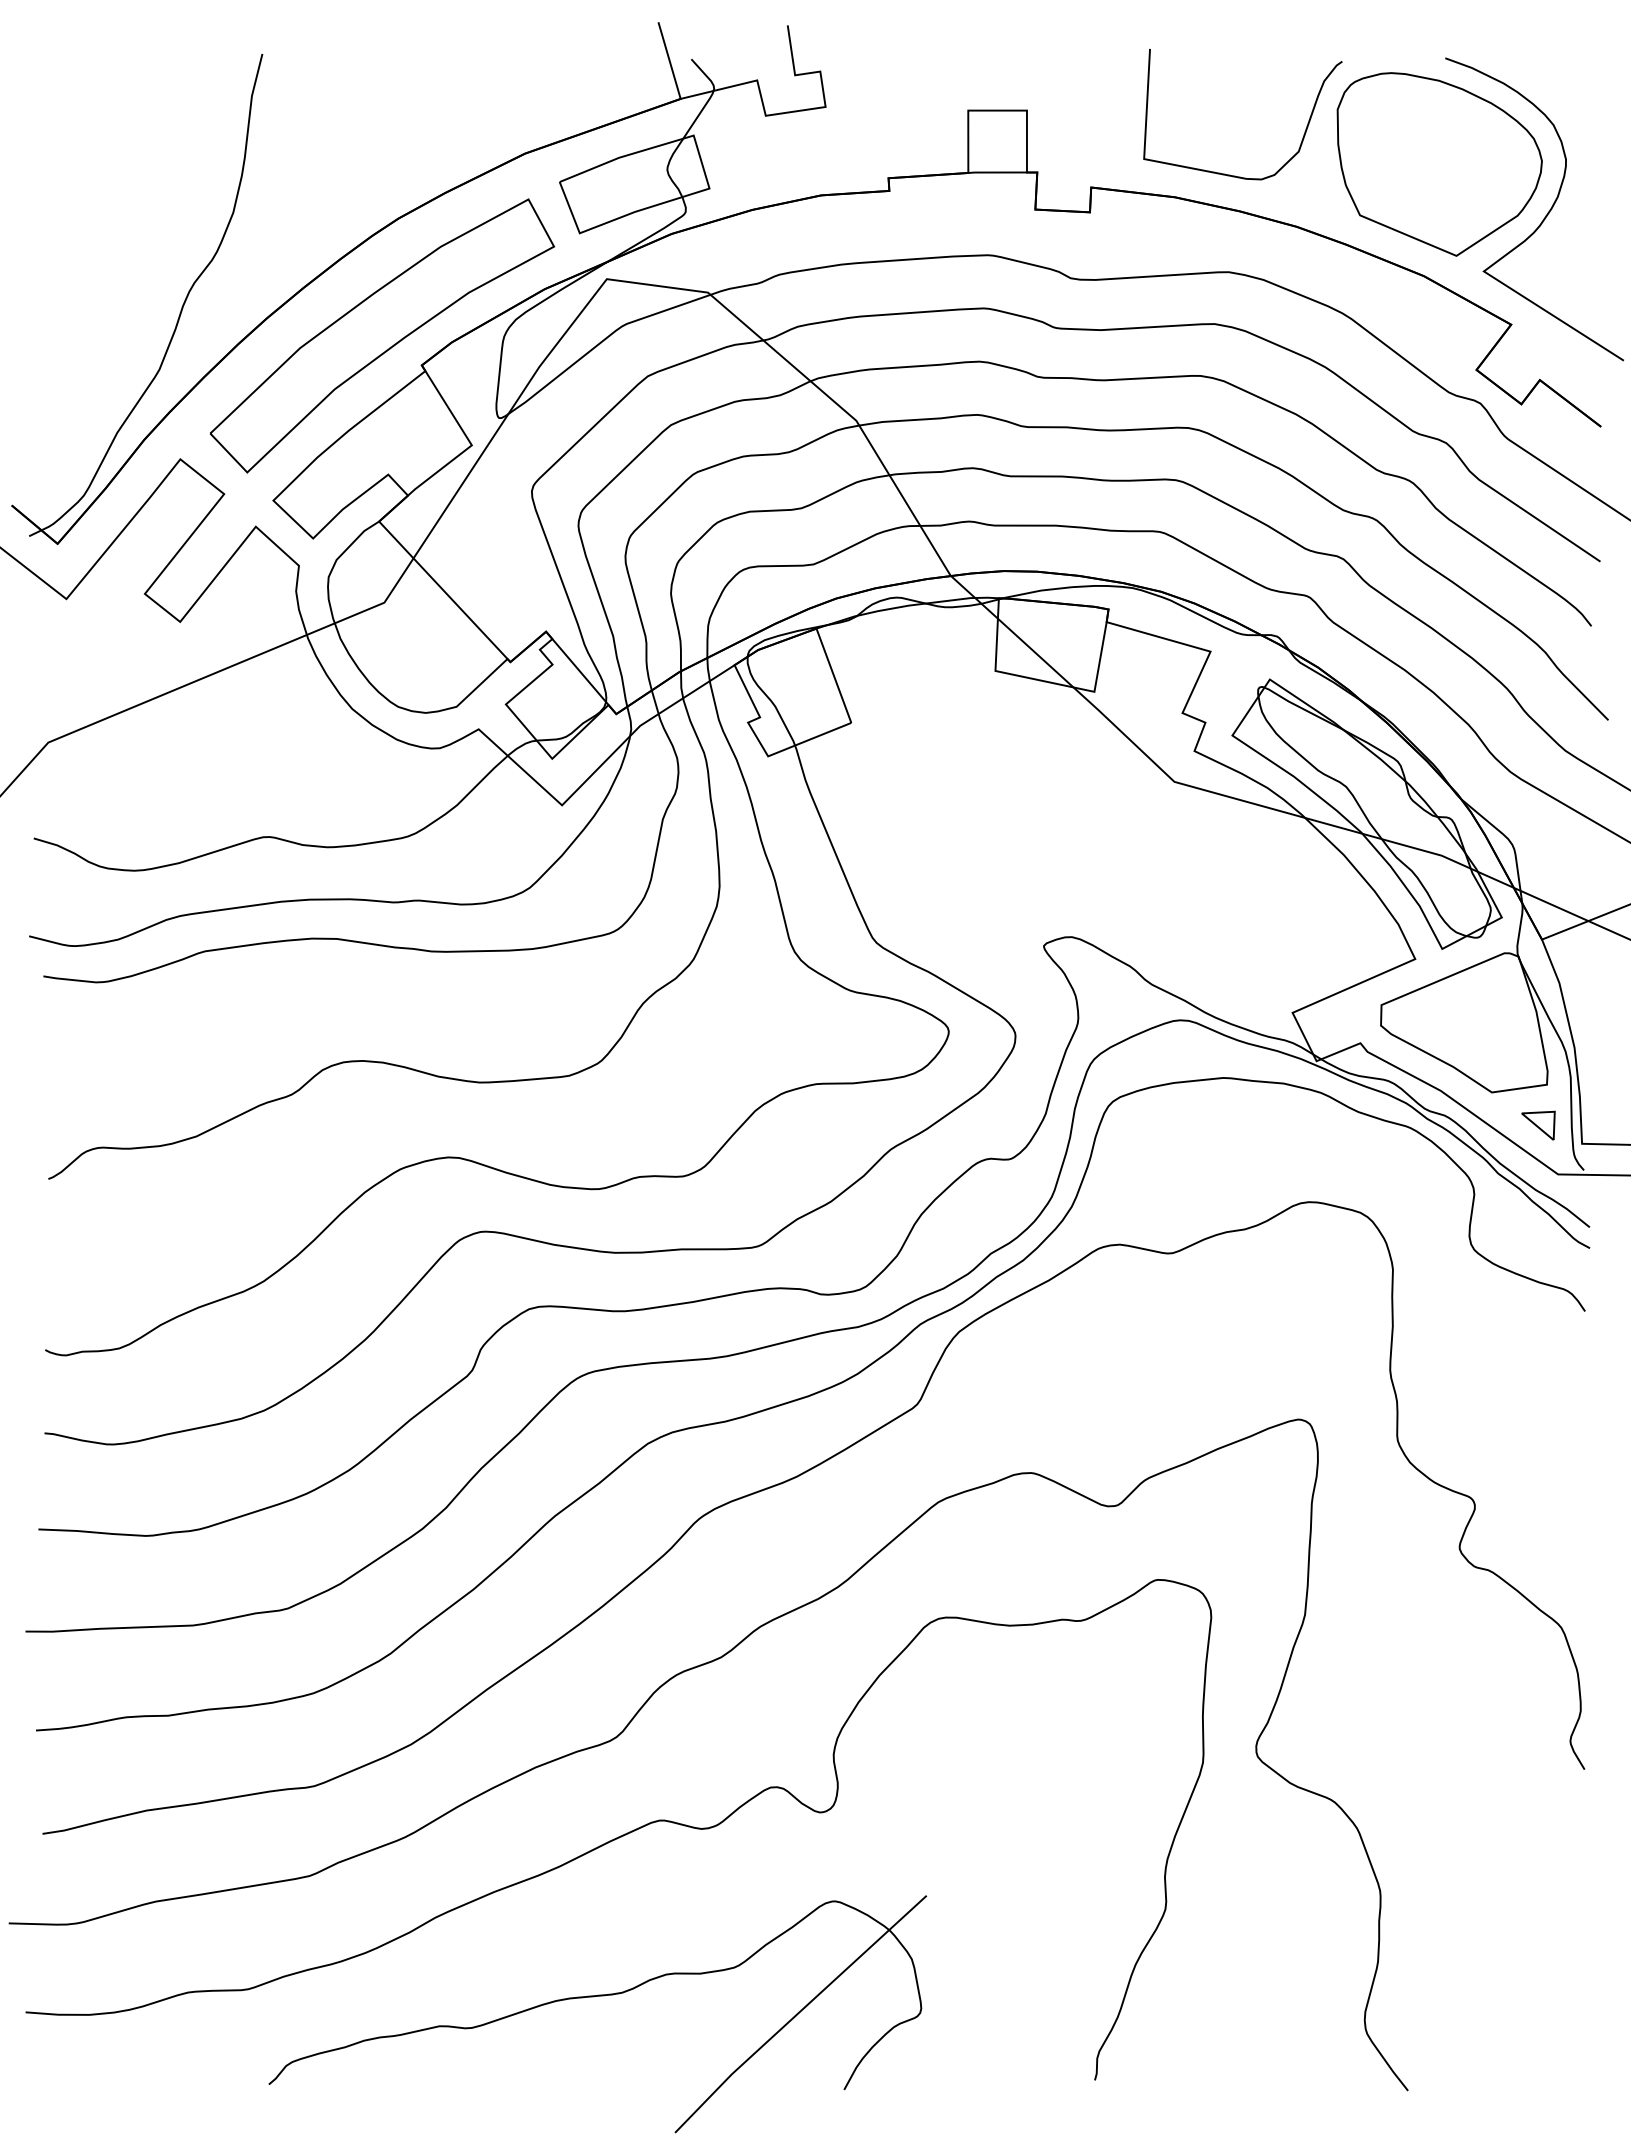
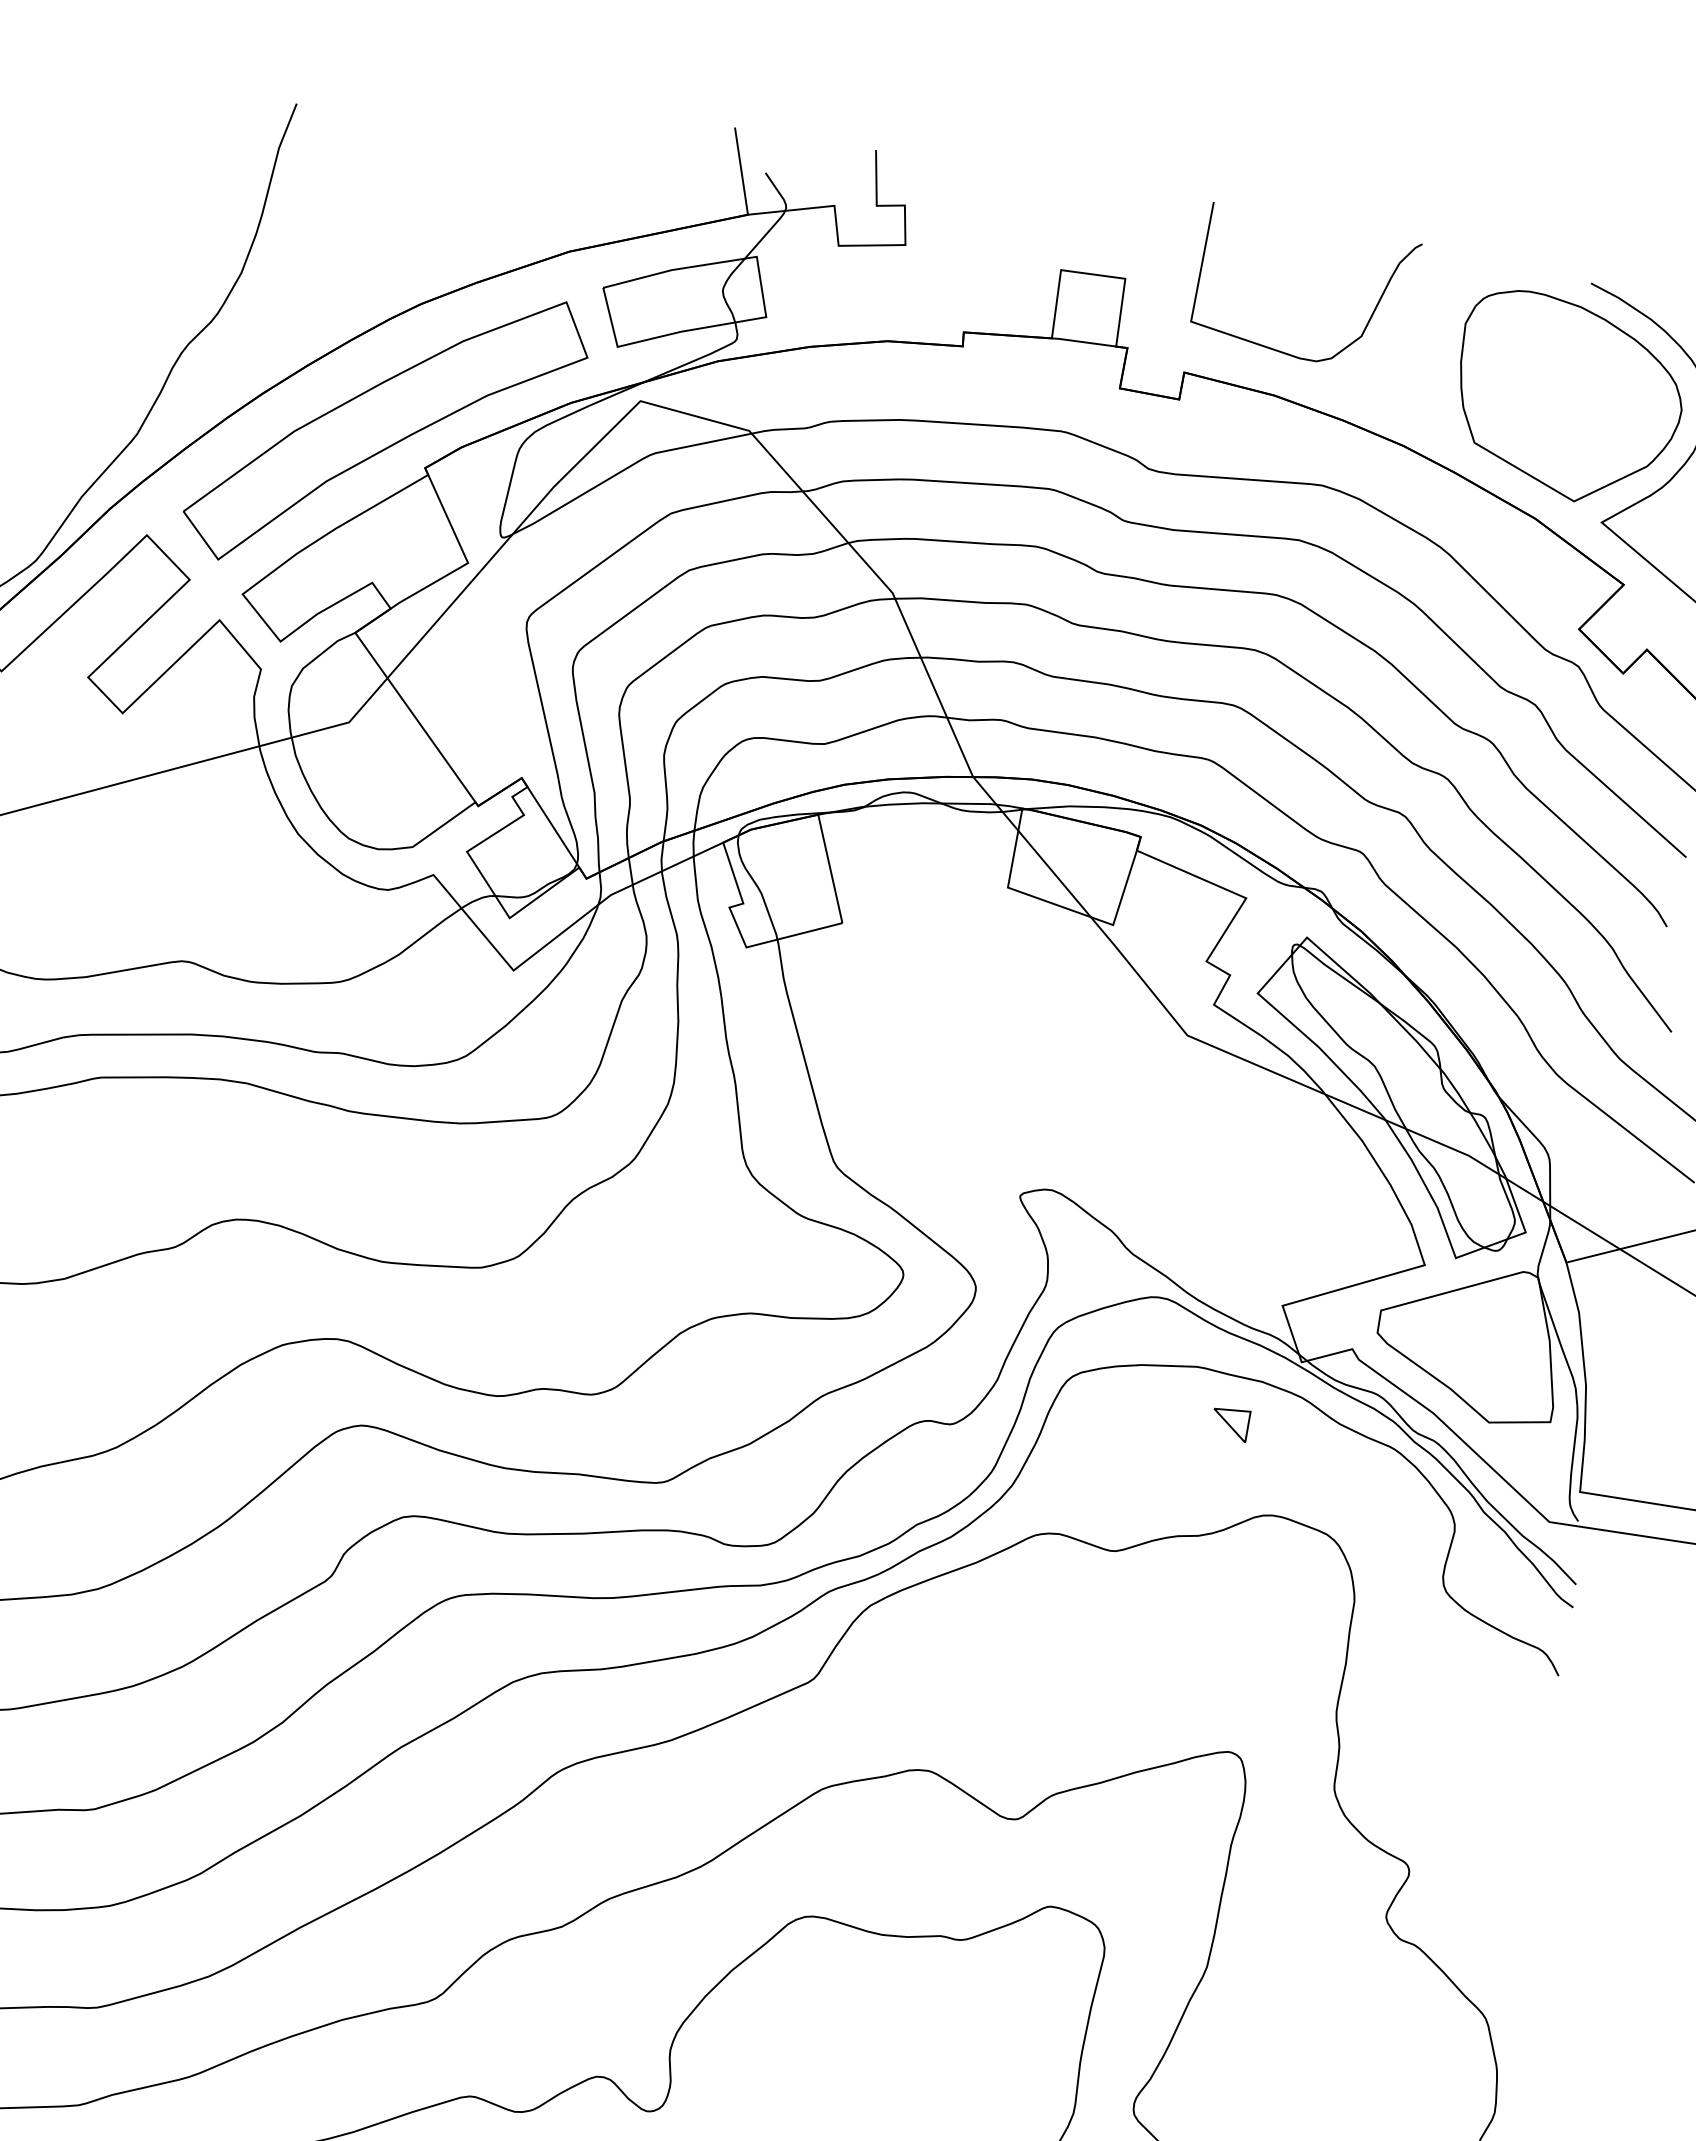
curve: (1230, 174) -> (1283, 351), moved
part: (1538, 1125) -> (1230, 1424), moved

